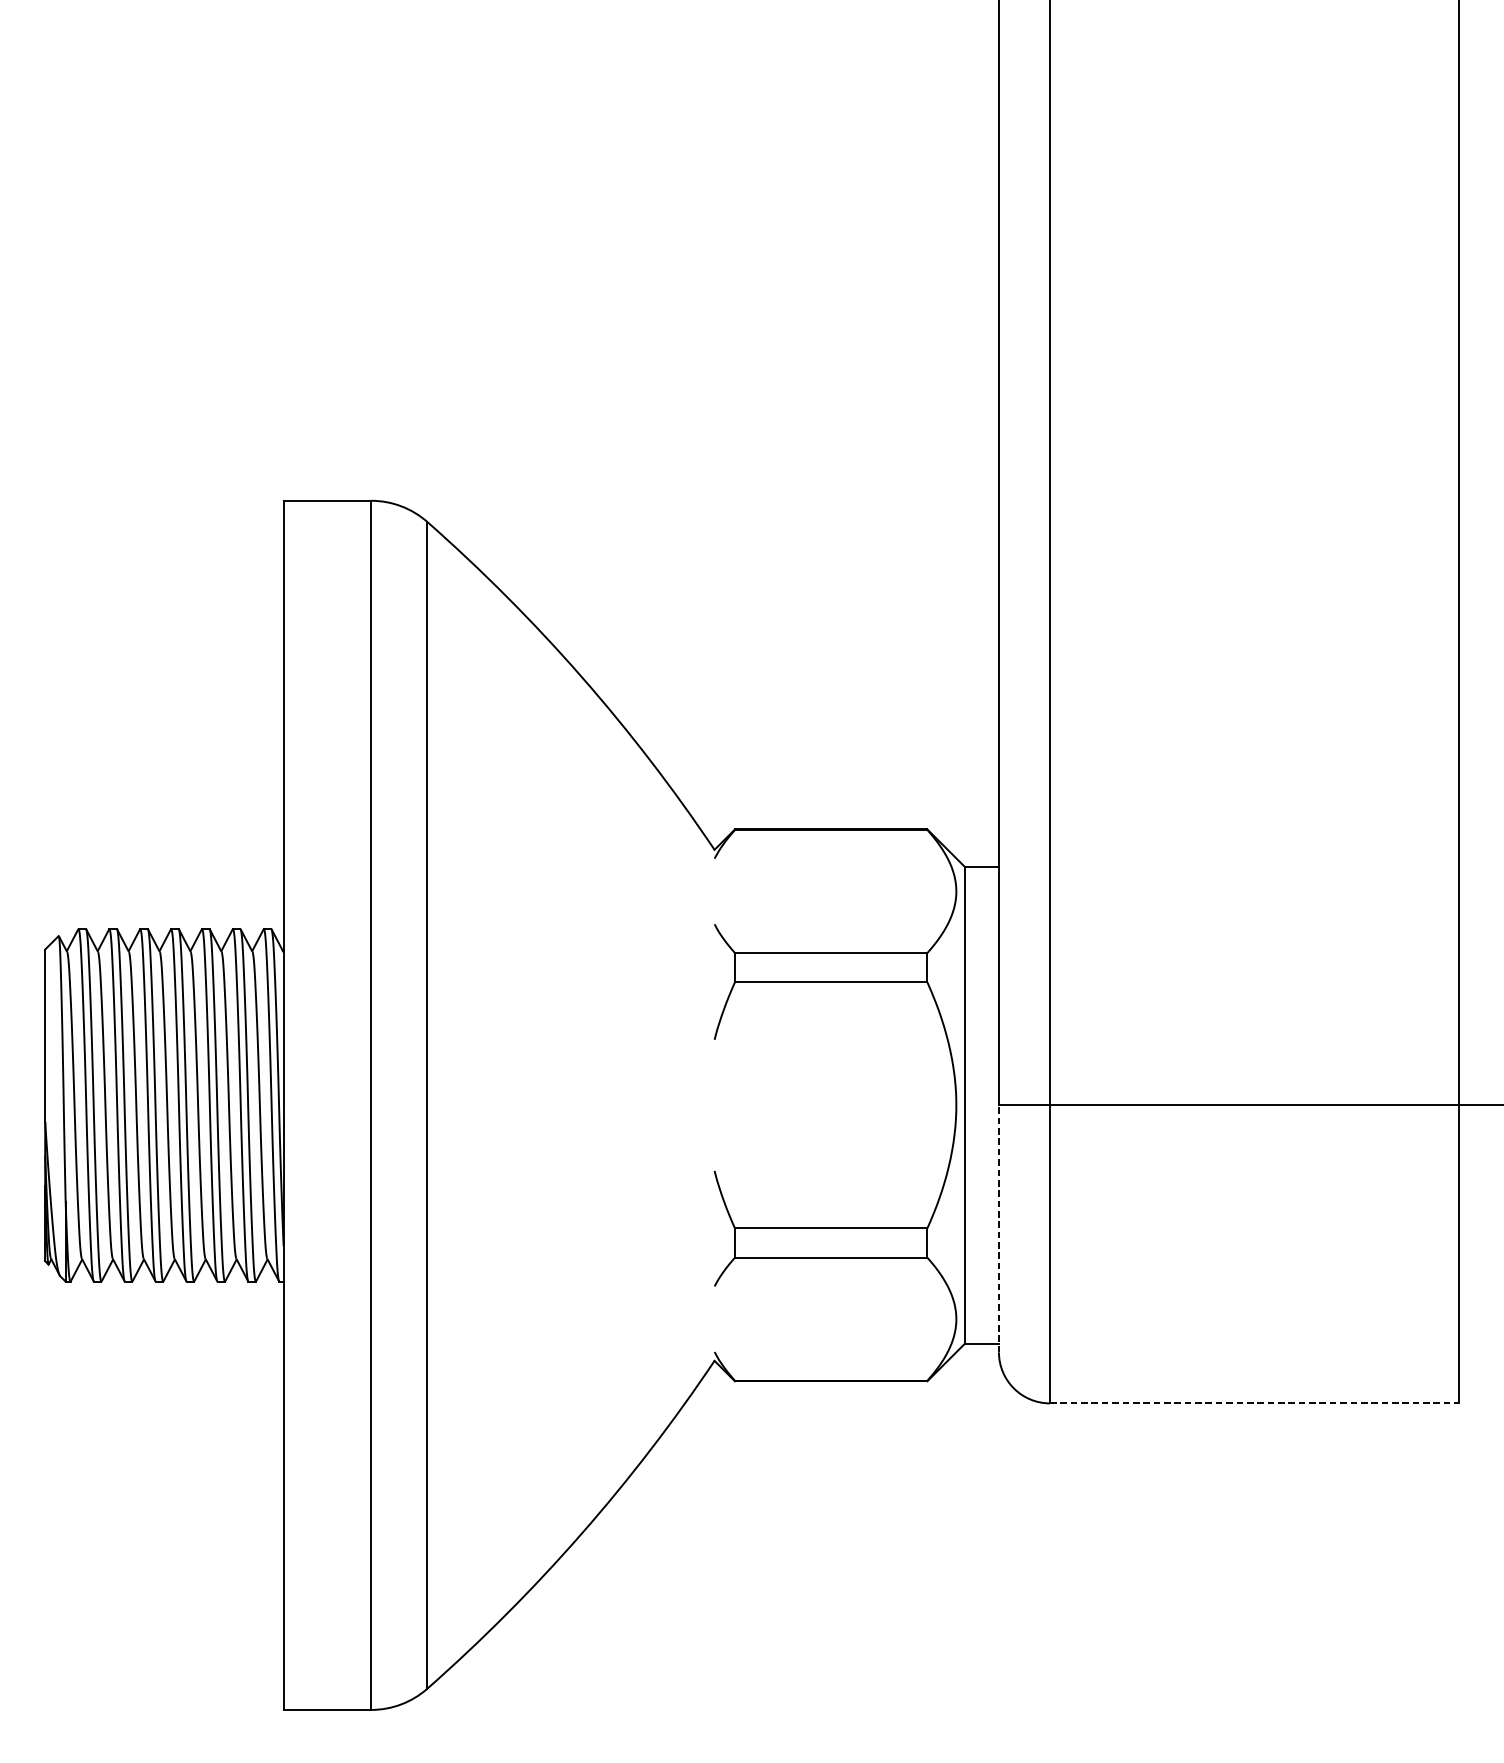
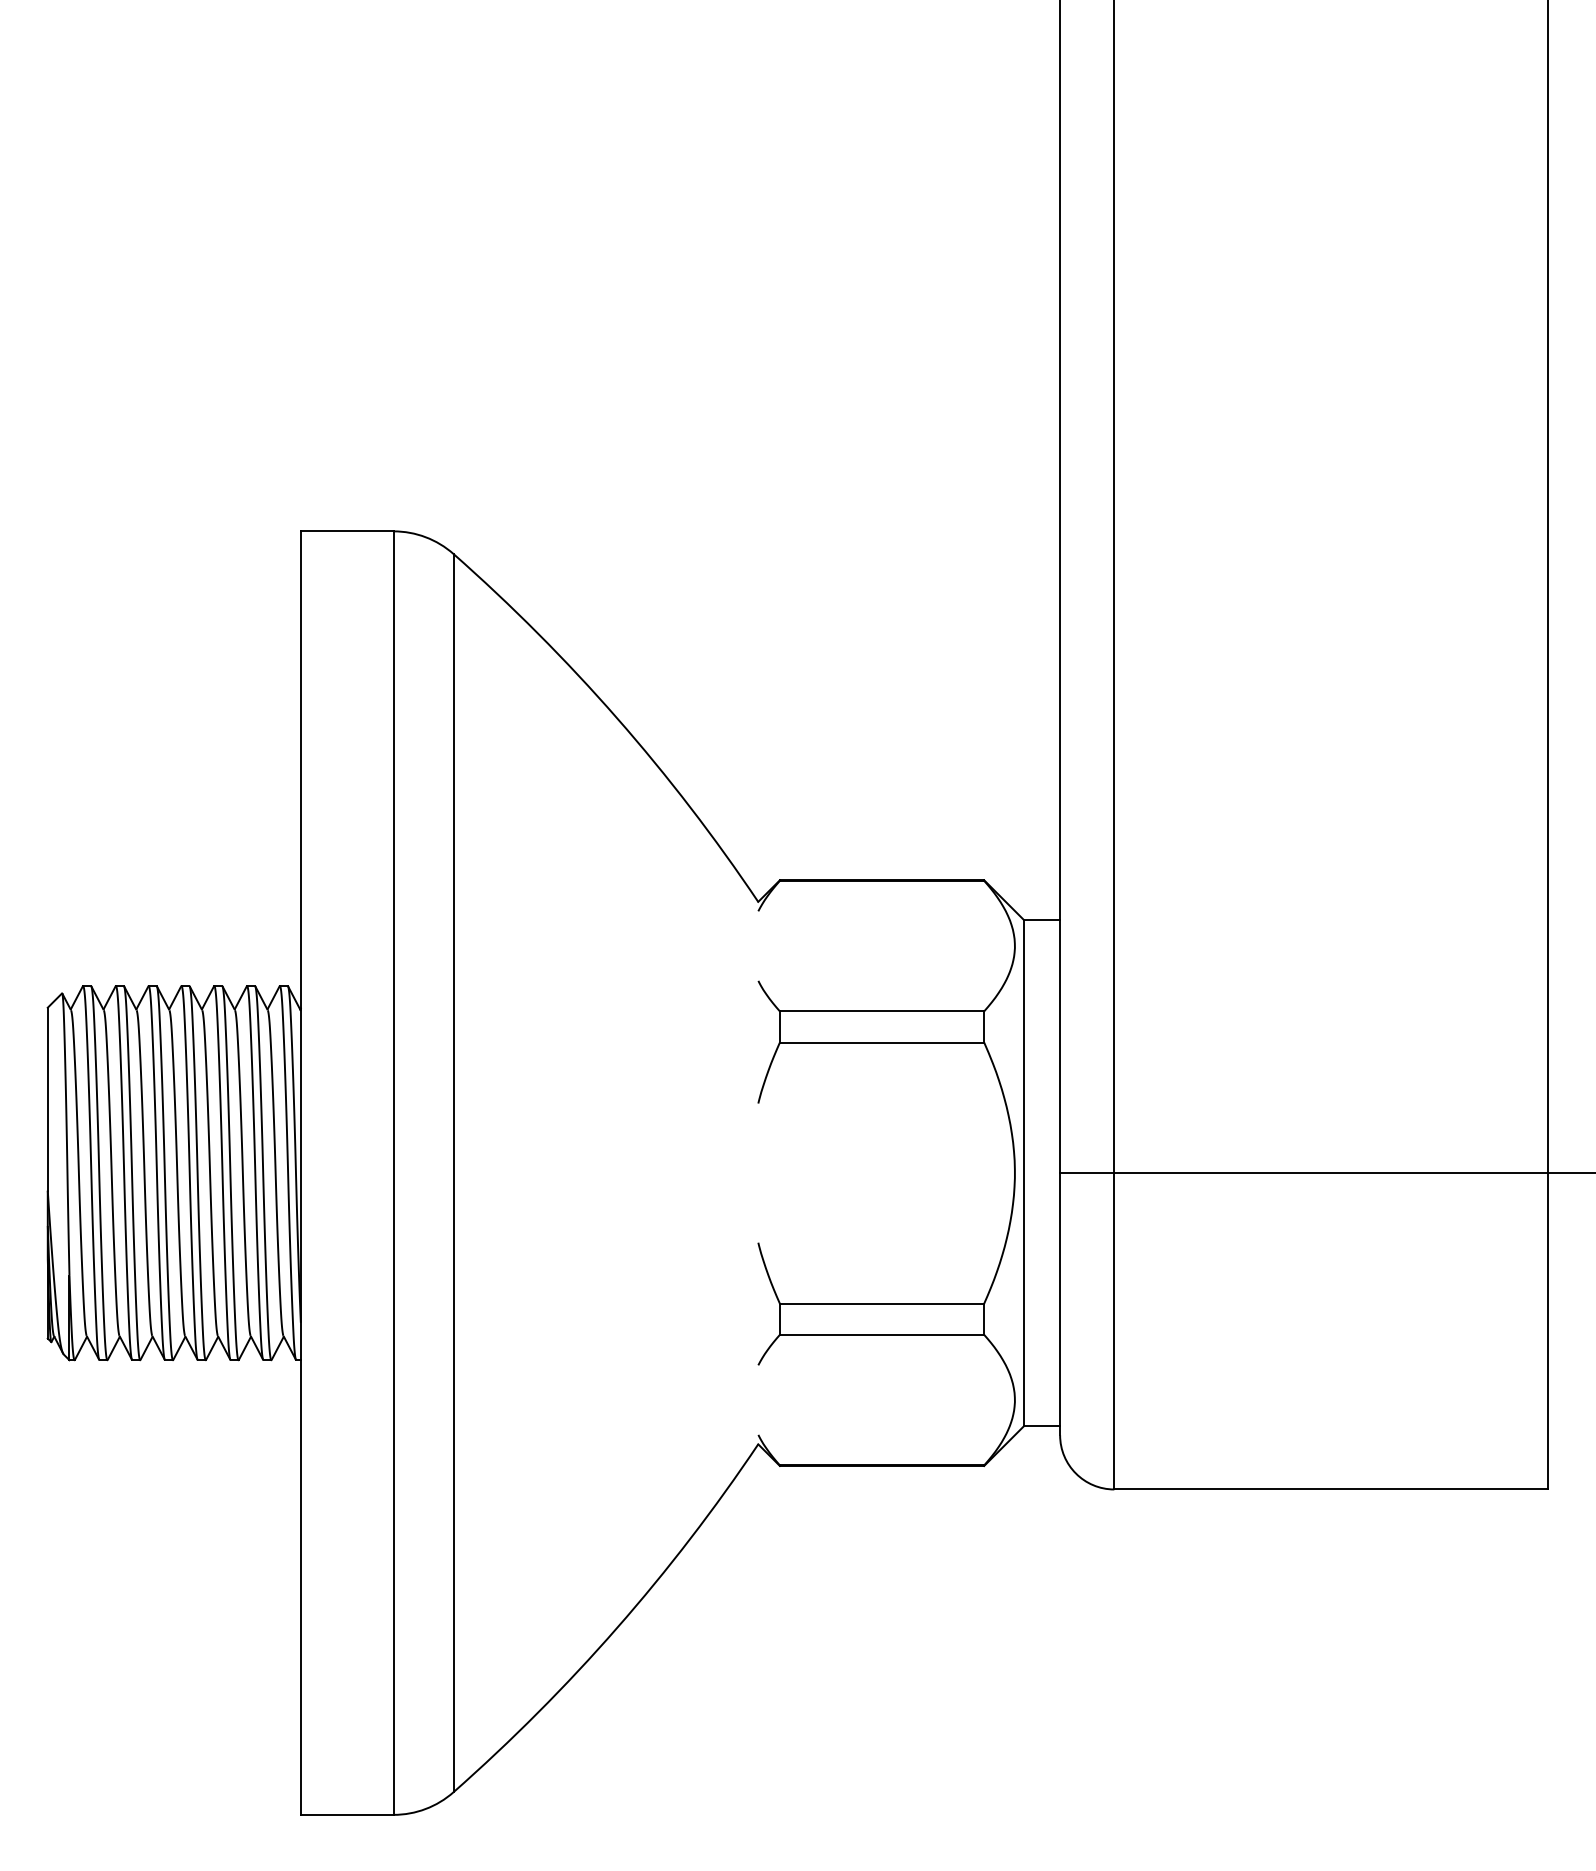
line: (999, 1228) -> (1060, 1303), dashed -> solid
line: (1254, 1403) -> (1331, 1489), dashed -> solid

